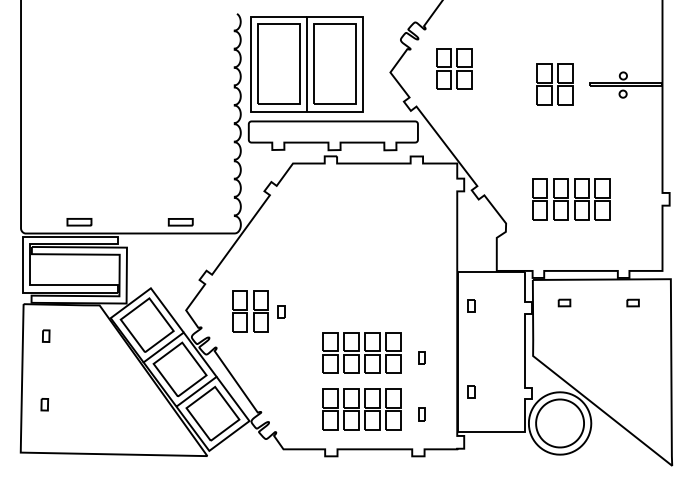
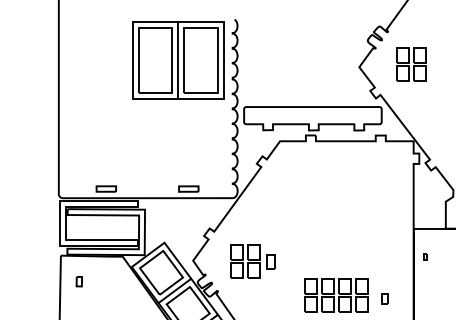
part: (306, 64) -> (177, 60), moved
part: (471, 305) -> (425, 256), size x0.6
part: (281, 311) -> (270, 261), size x1.4

